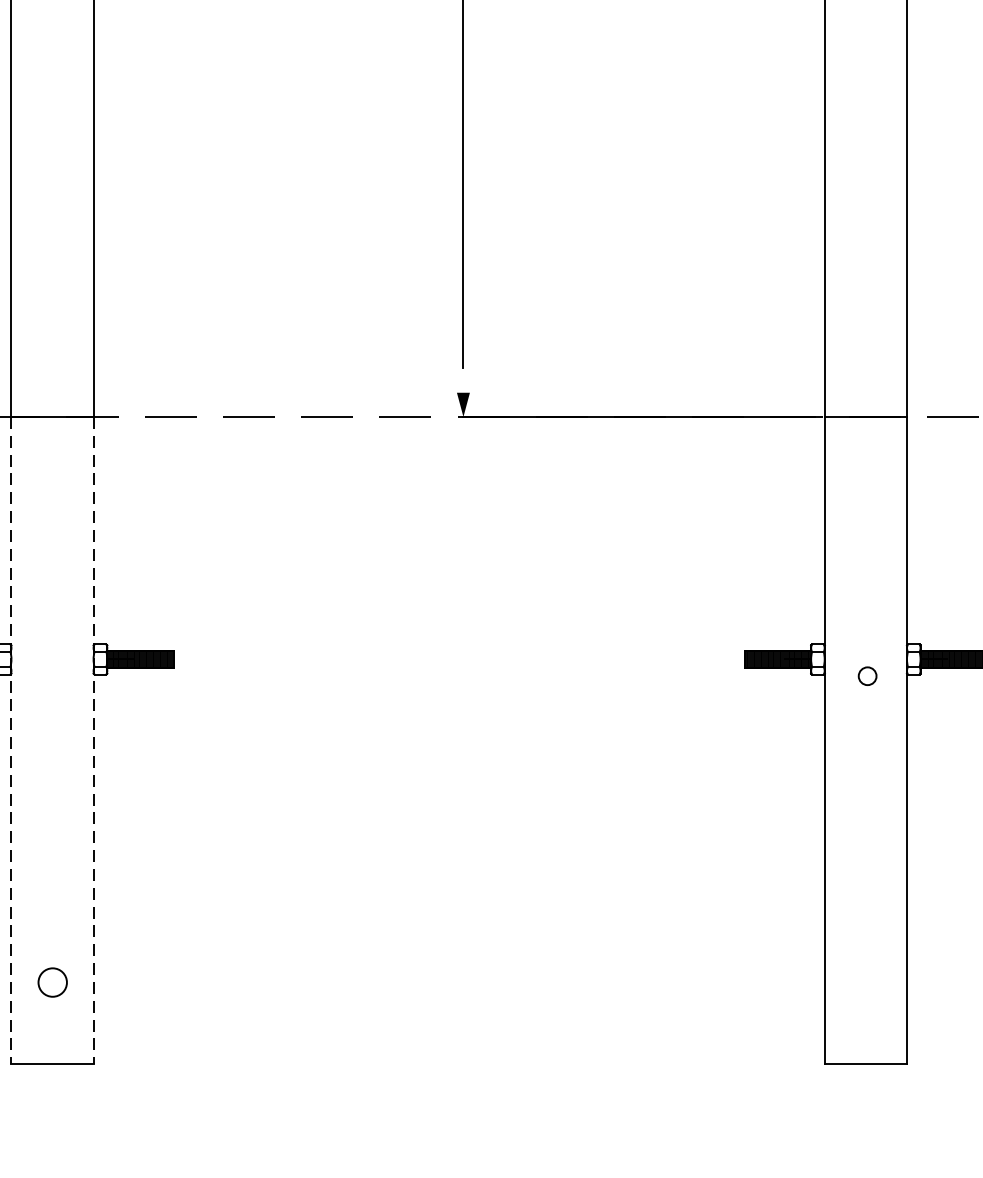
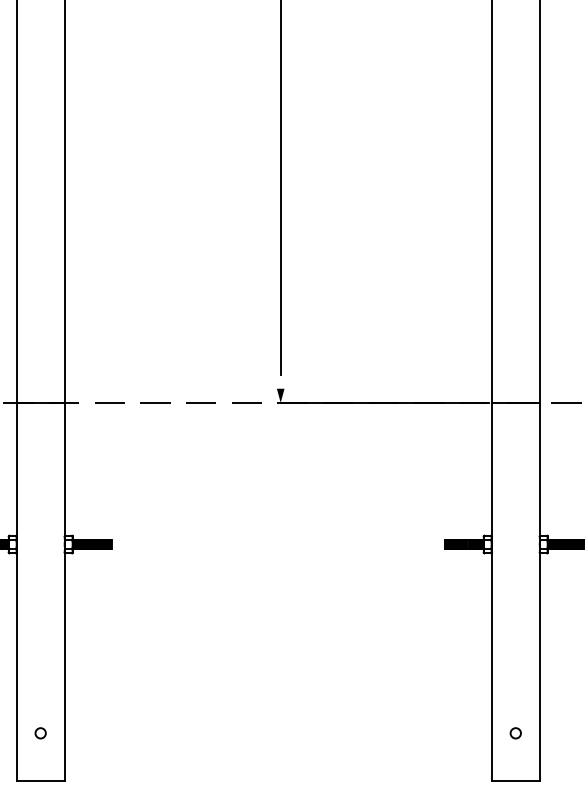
circle: (867, 676) -> (515, 733), moved
line: (11, 739) -> (16, 591), dashed -> solid
line: (93, 739) -> (64, 591), dashed -> solid
circle: (52, 982) -> (40, 733), size x0.62

